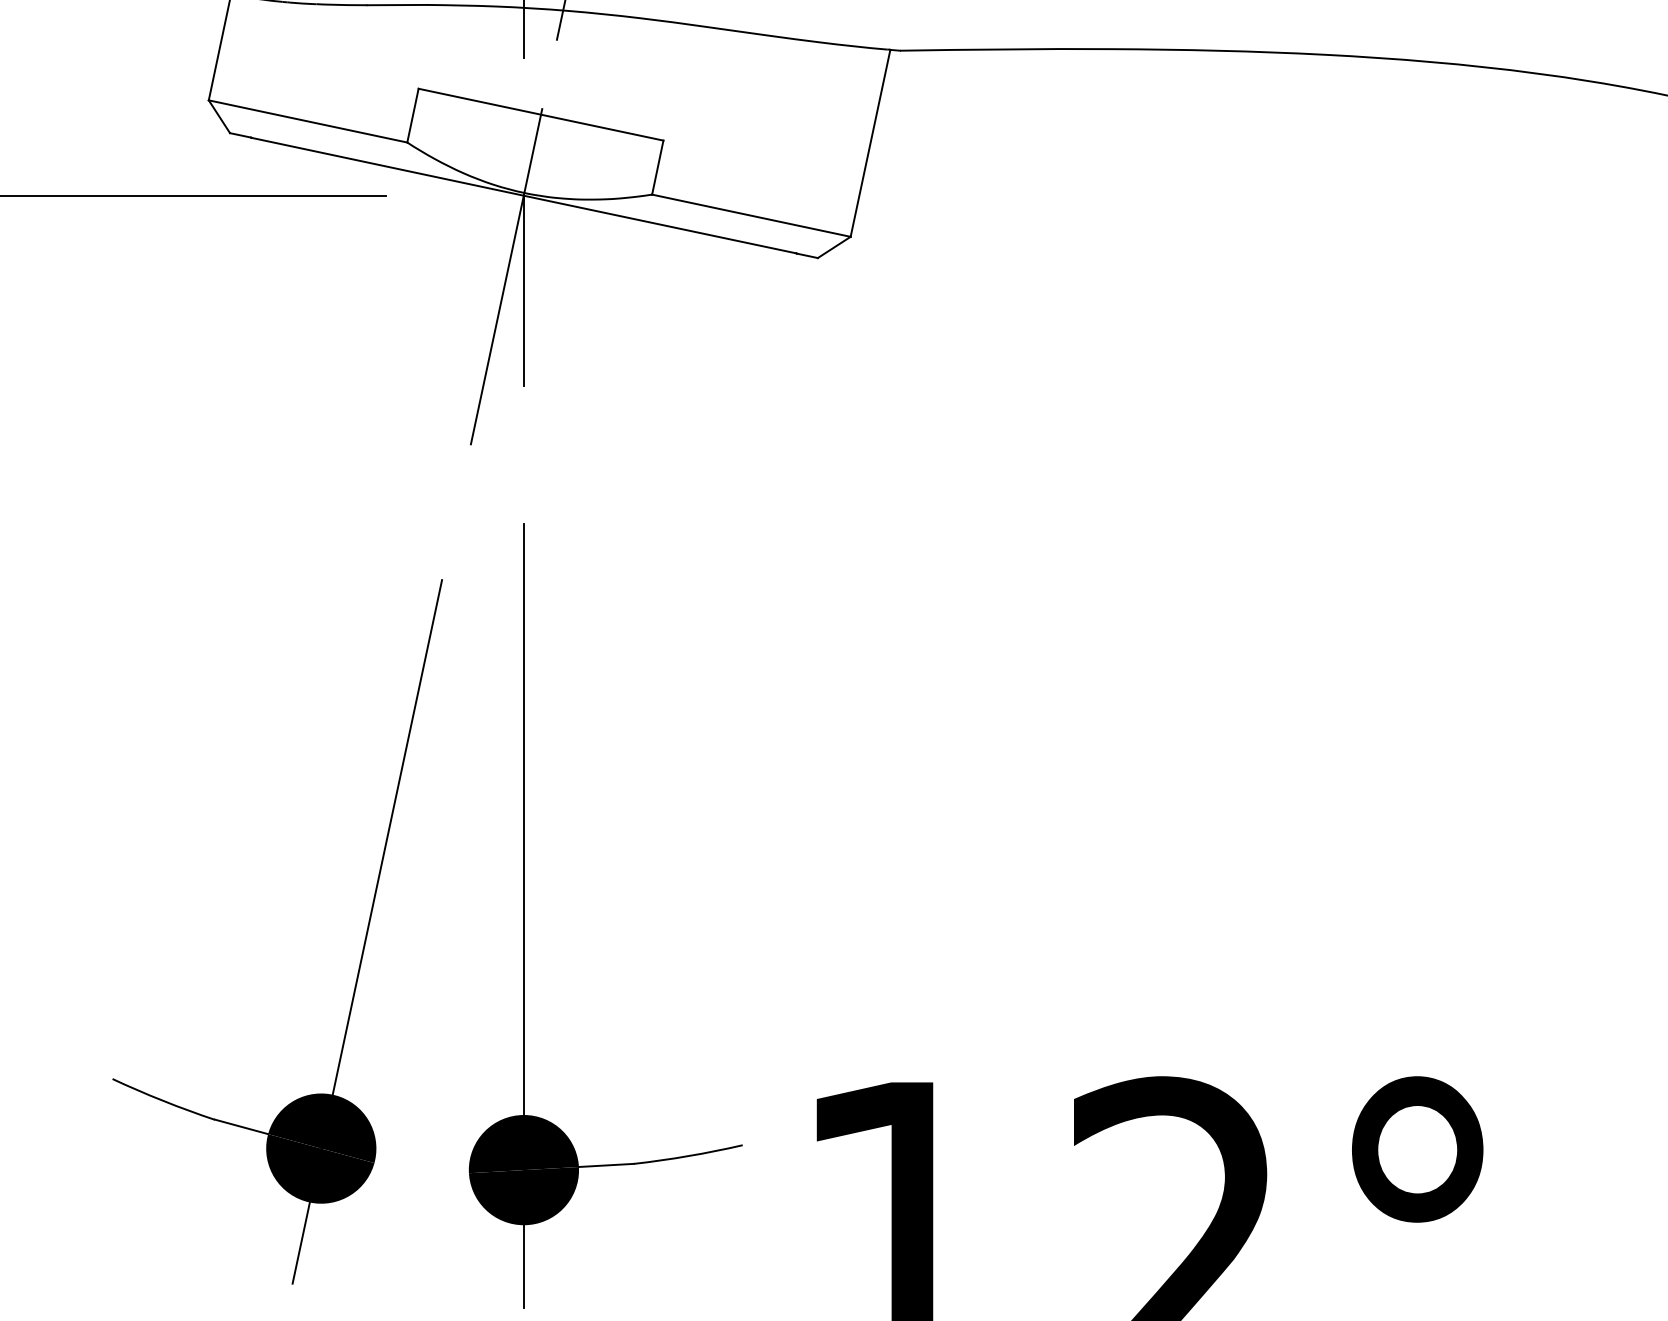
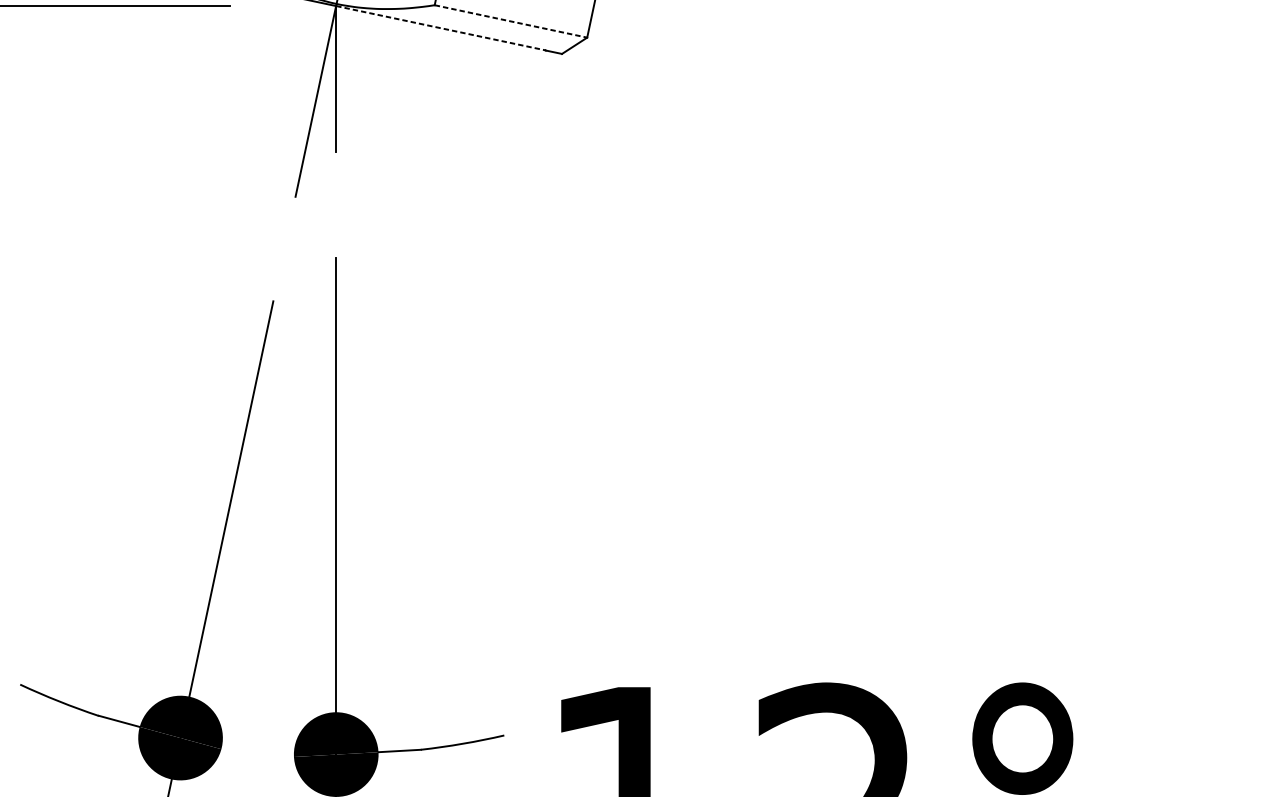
line: (751, 215) -> (511, 21), solid -> dashed
line: (660, 224) -> (441, 28), solid -> dashed

